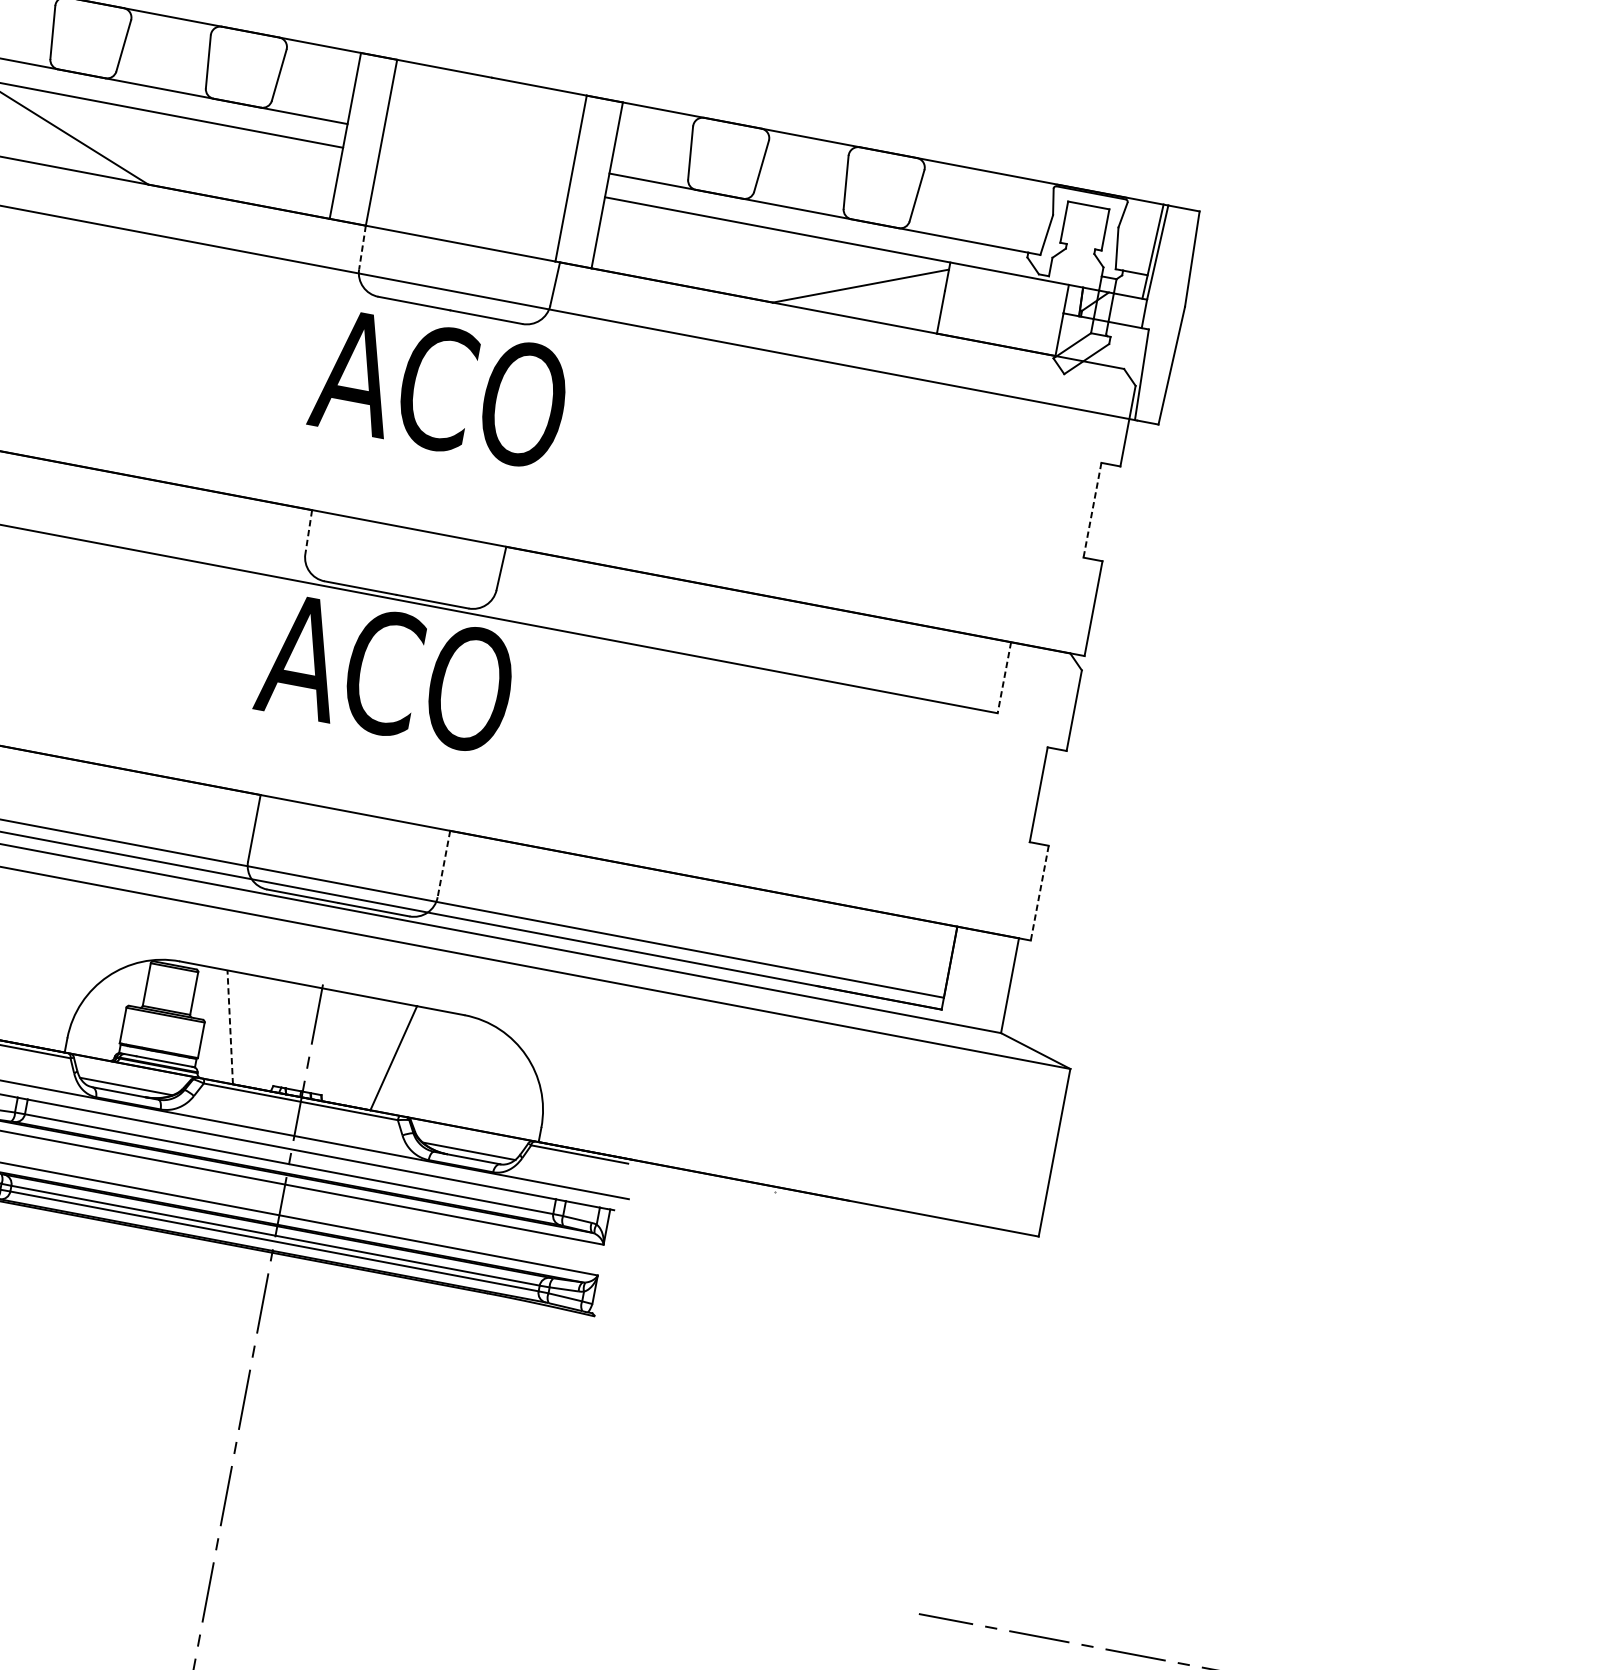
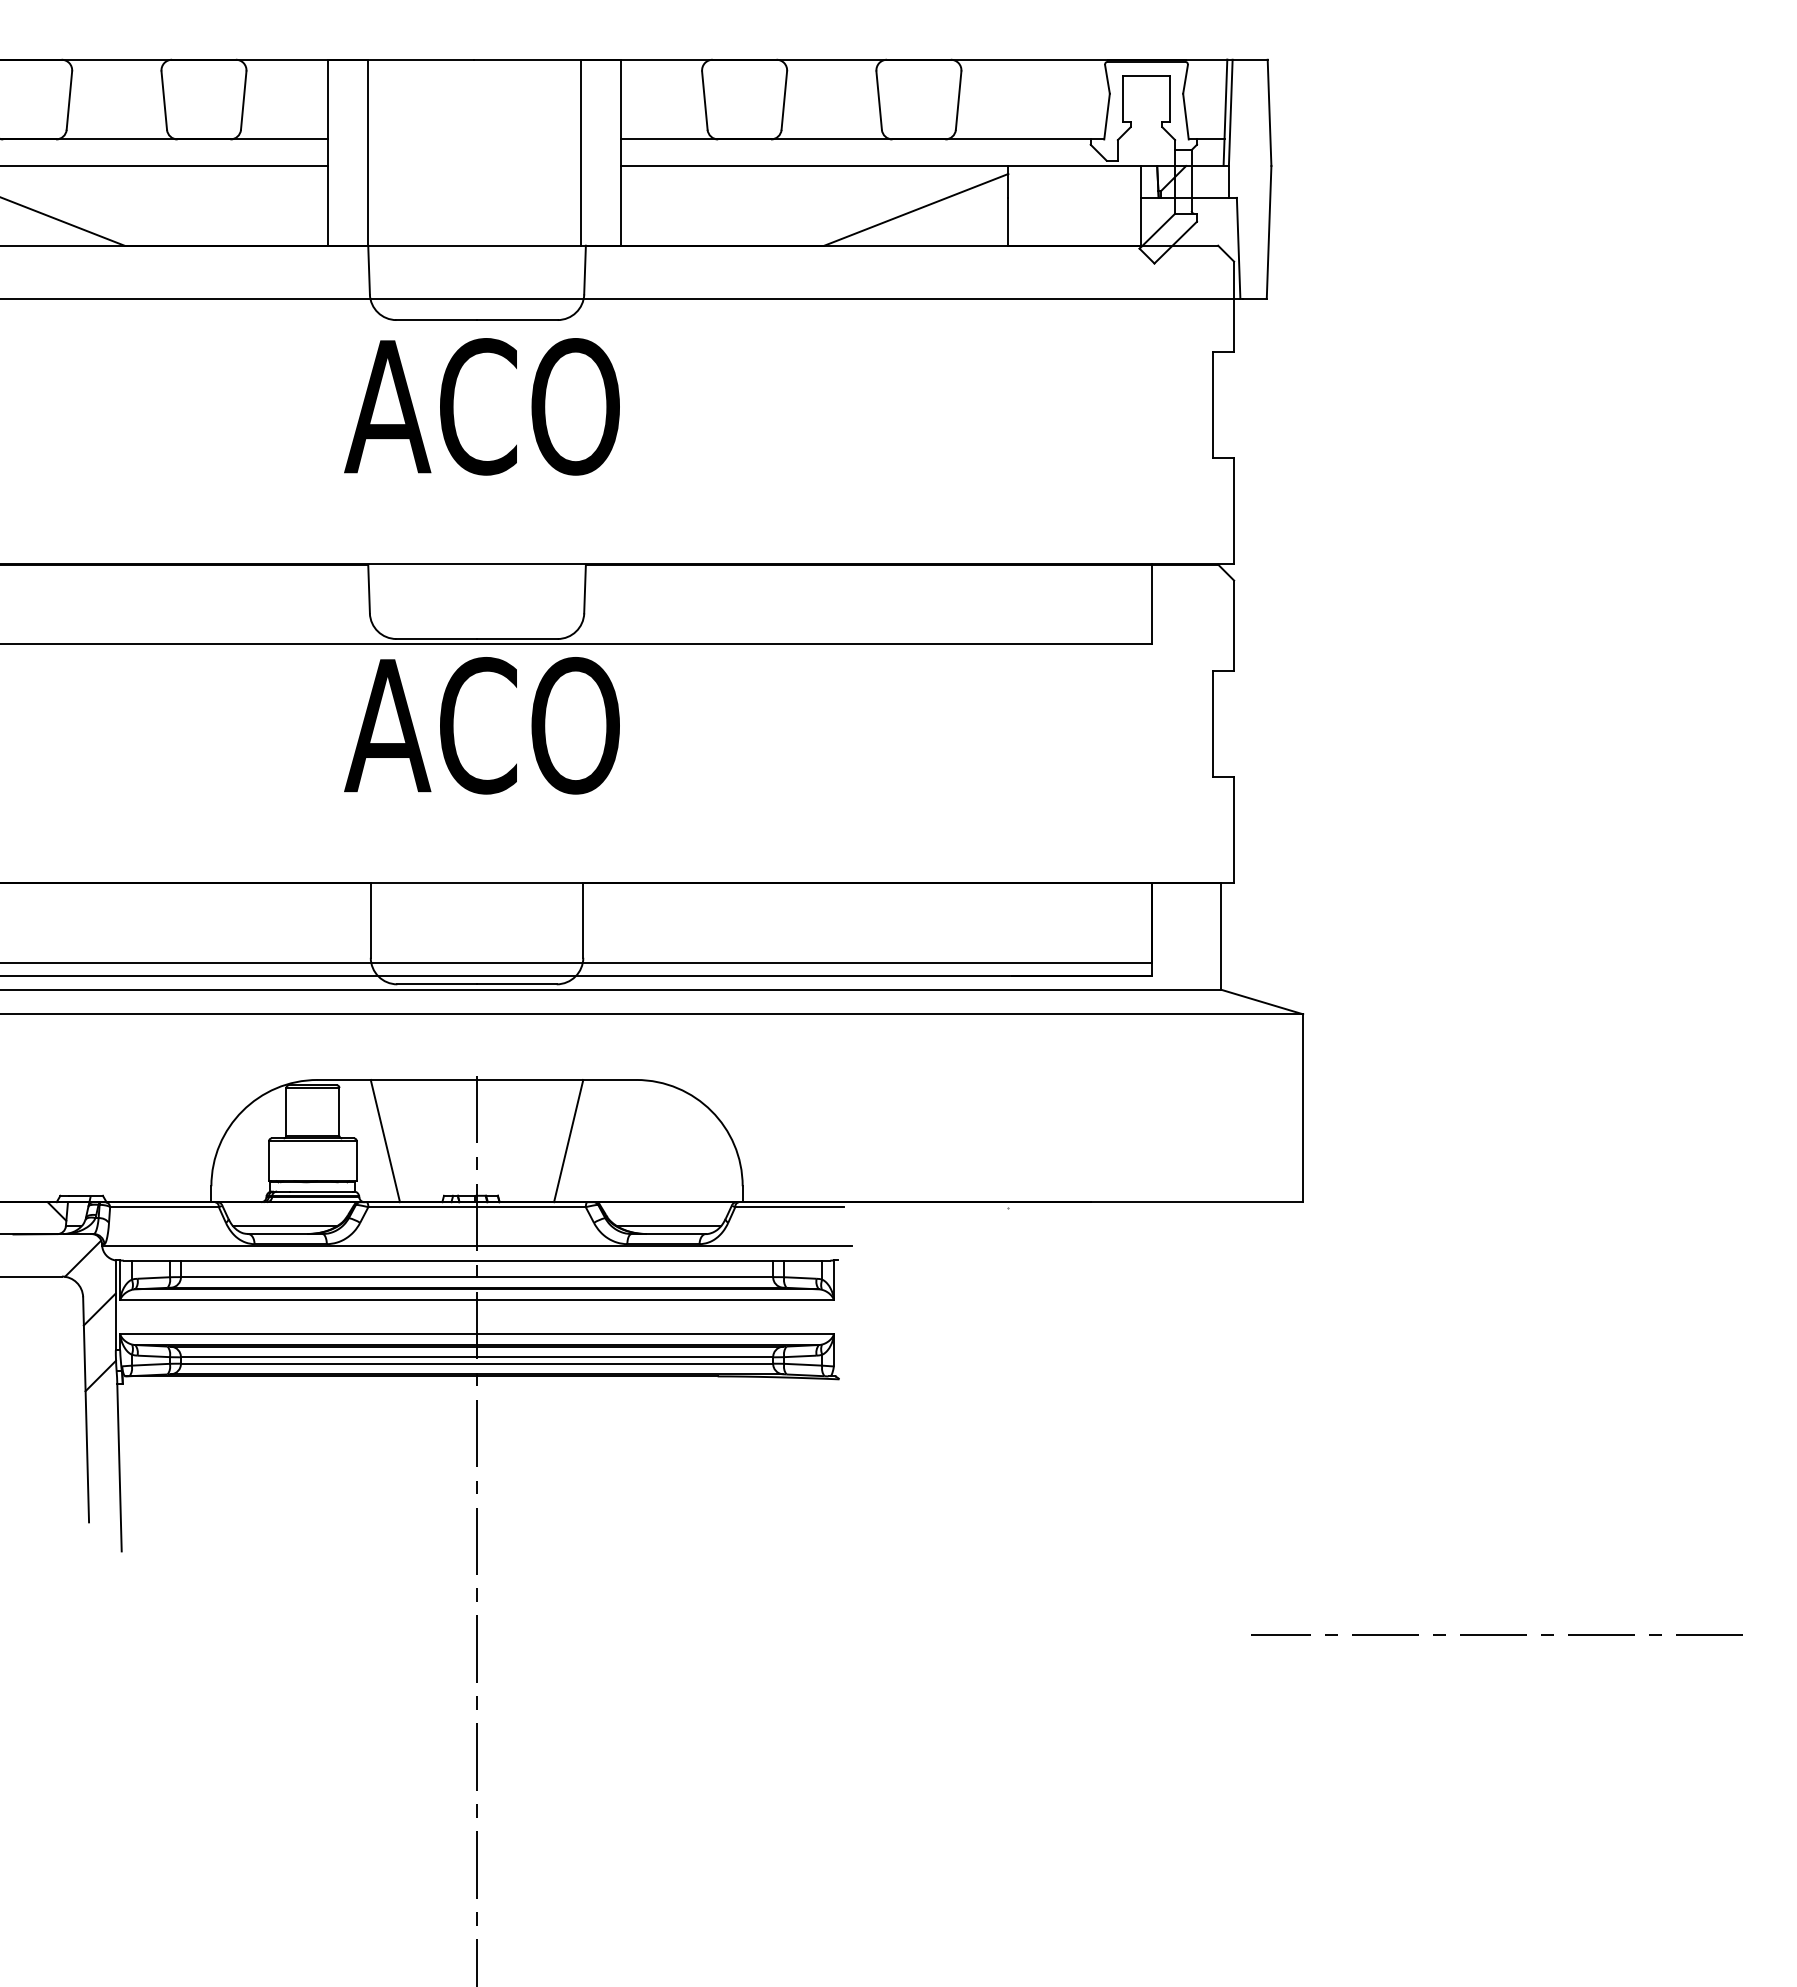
line: (362, 248) -> (369, 270), dashed -> solid
line: (1092, 510) -> (1212, 405), dashed -> solid
line: (309, 532) -> (369, 589), dashed -> solid
line: (1004, 677) -> (1151, 604), dashed -> solid
line: (443, 864) -> (583, 921), dashed -> solid
line: (1040, 893) -> (1234, 830), dashed -> solid
line: (230, 1027) -> (385, 1141), dashed -> solid

